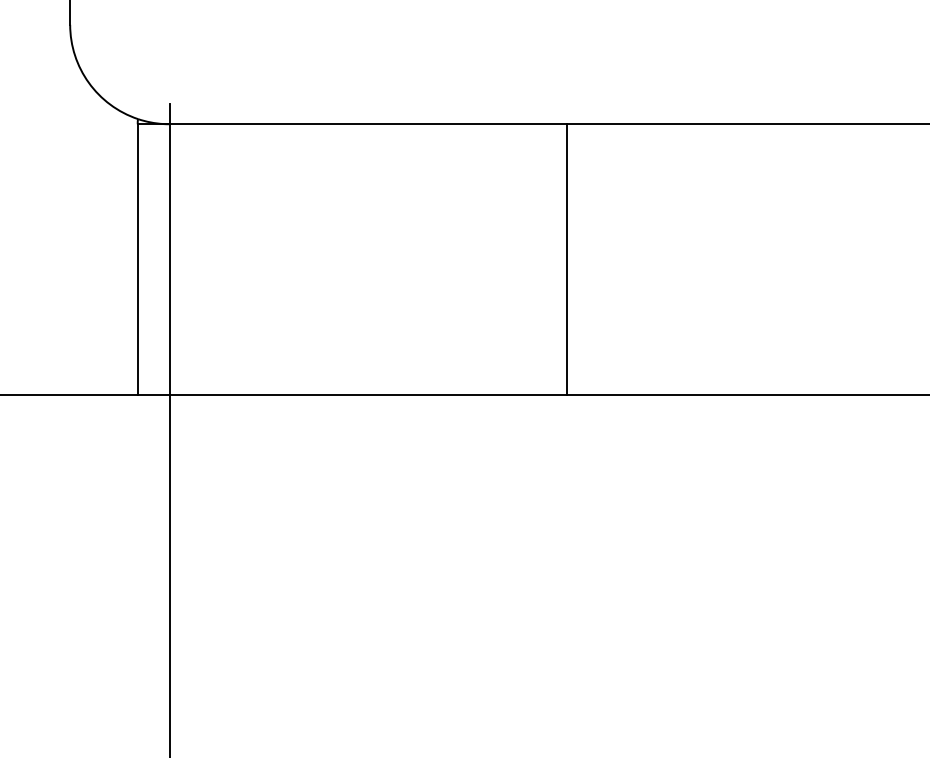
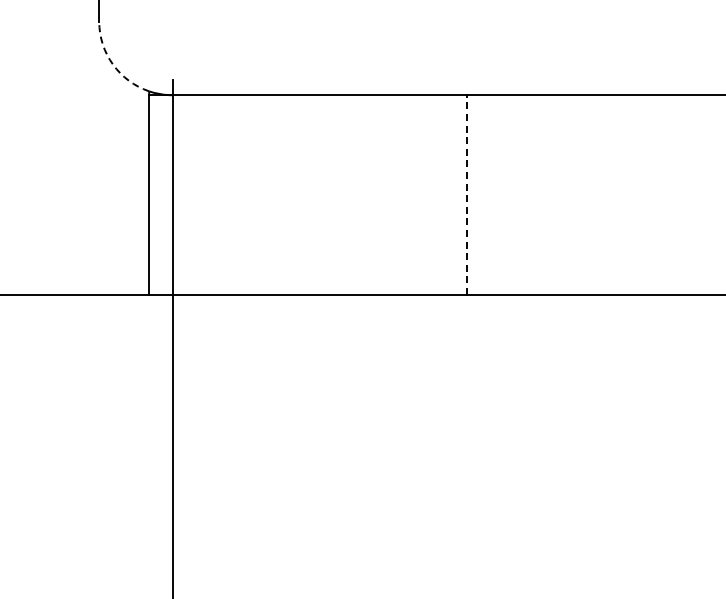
arc: (89, 82) -> (113, 64), solid -> dashed
line: (567, 259) -> (466, 195), solid -> dashed

